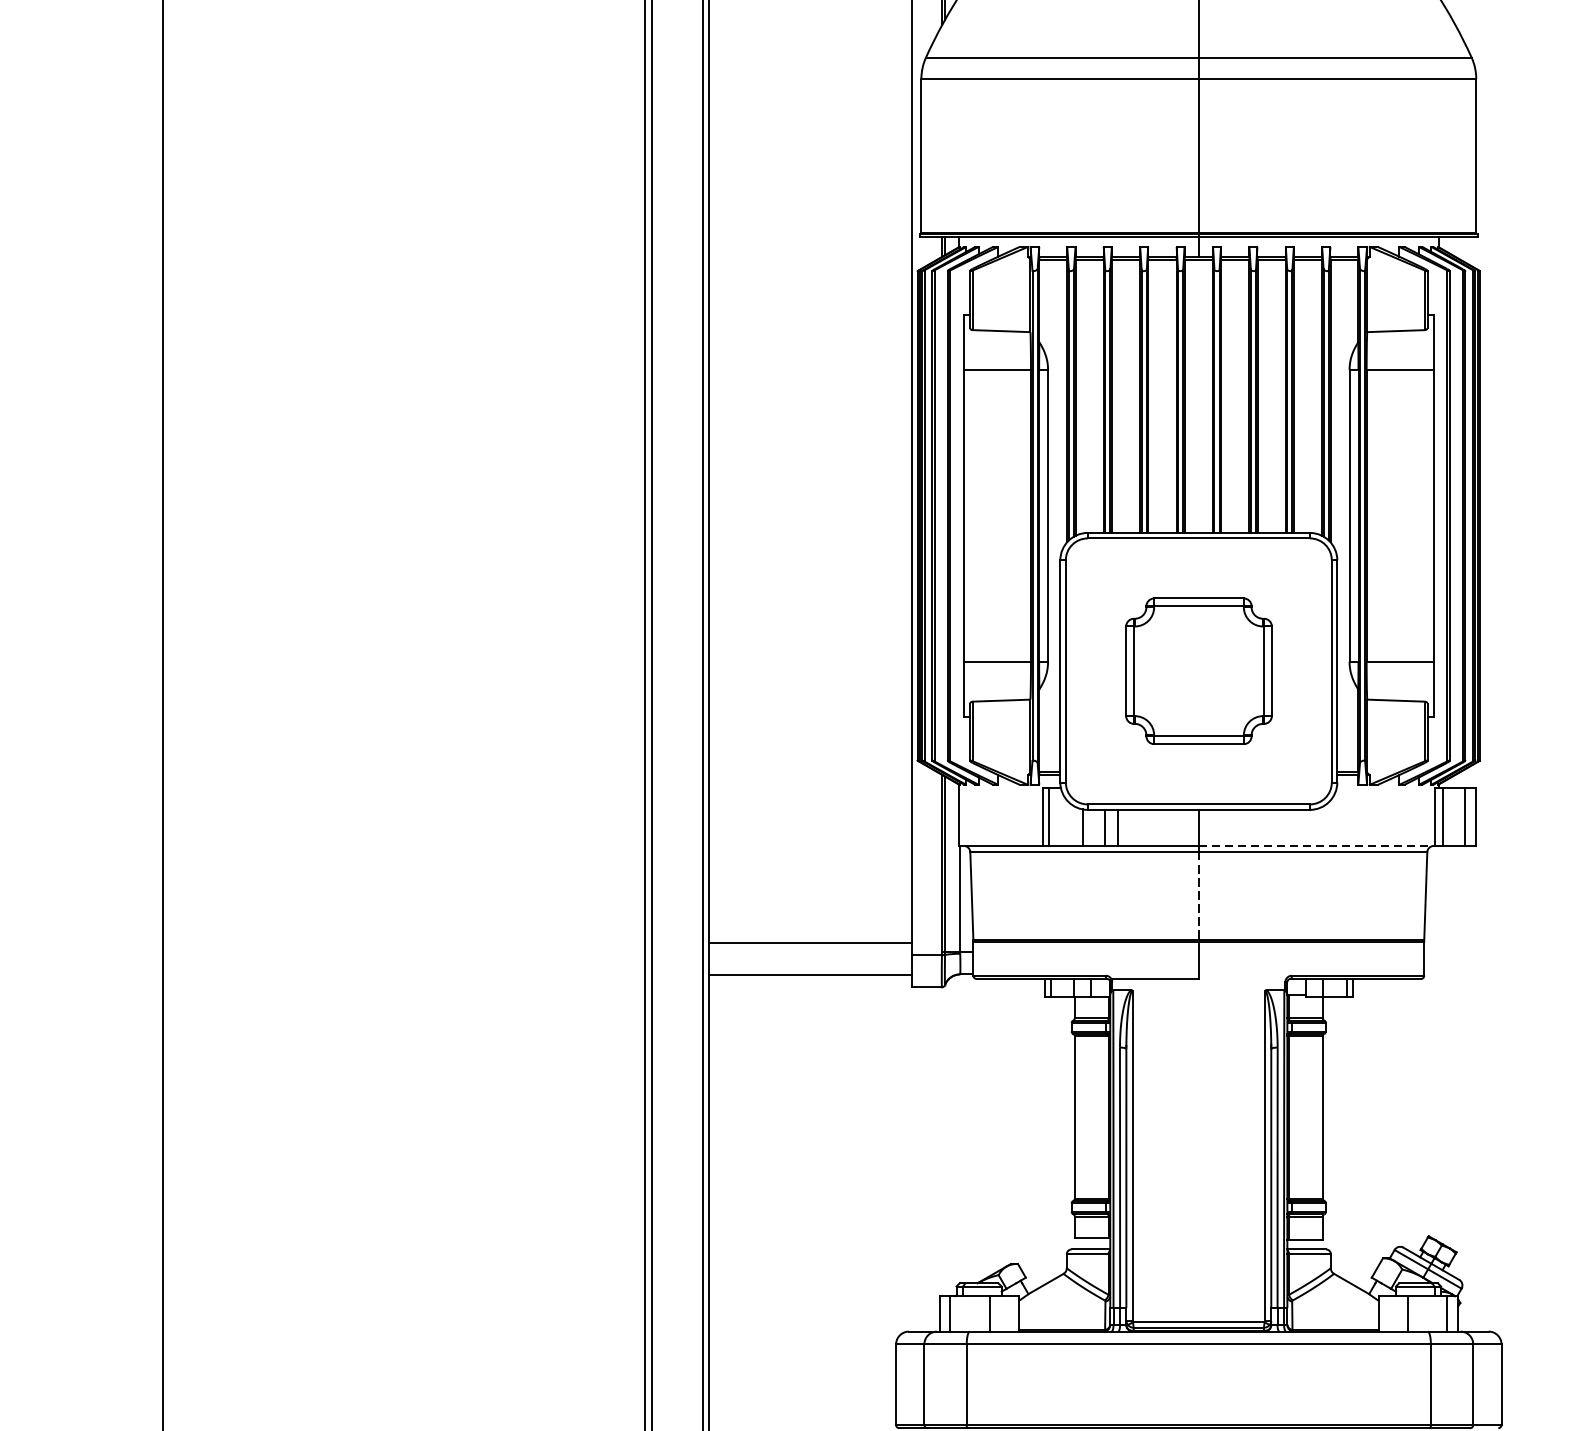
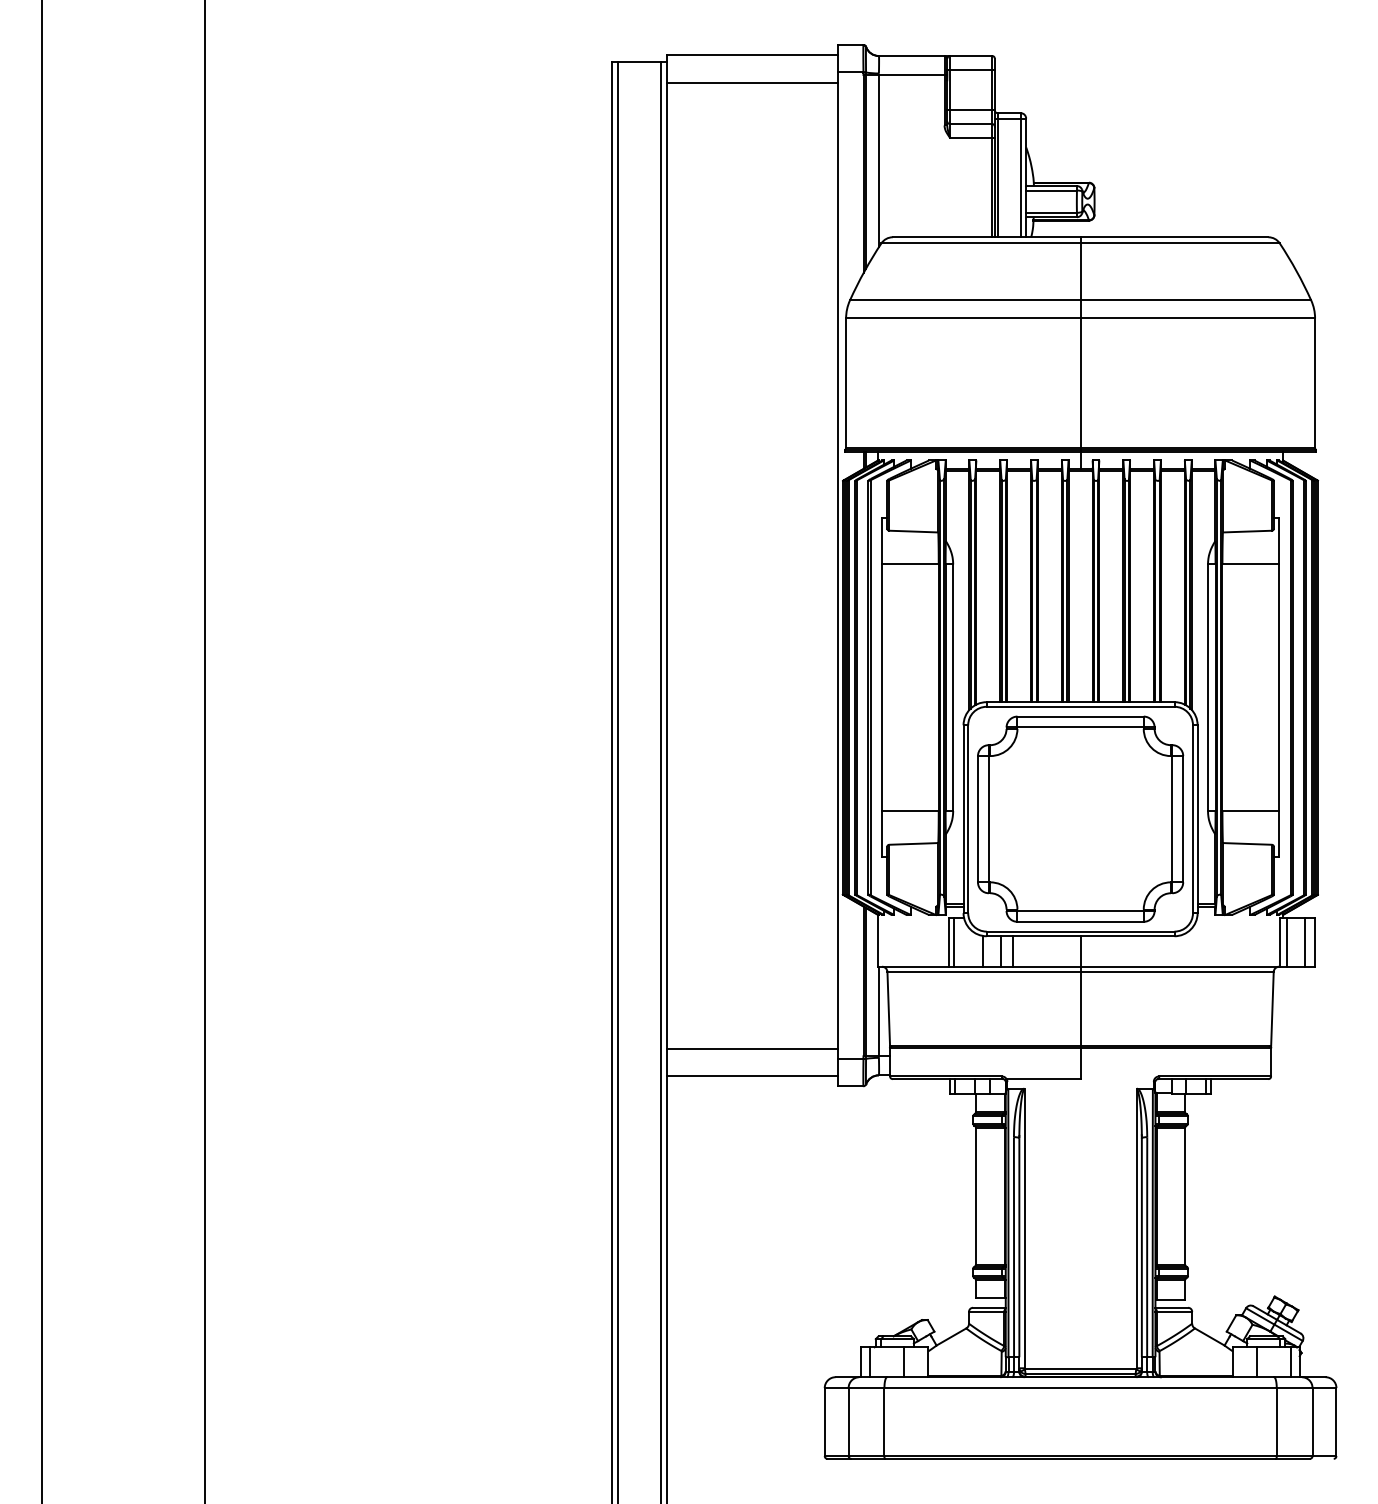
part: (1198, 670) -> (1080, 818), size x1.67
line: (1317, 845) -> (1180, 966), dashed -> solid
line: (1198, 896) -> (1080, 1009), dashed -> solid

